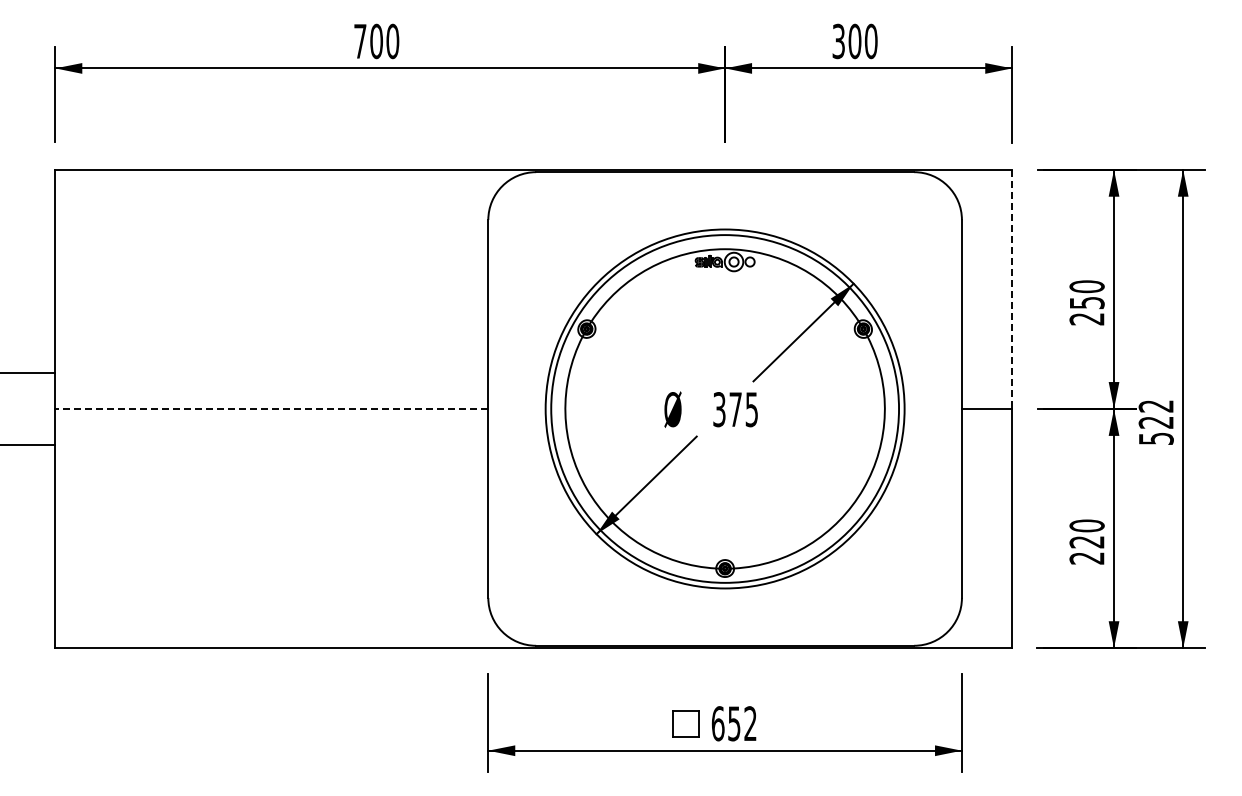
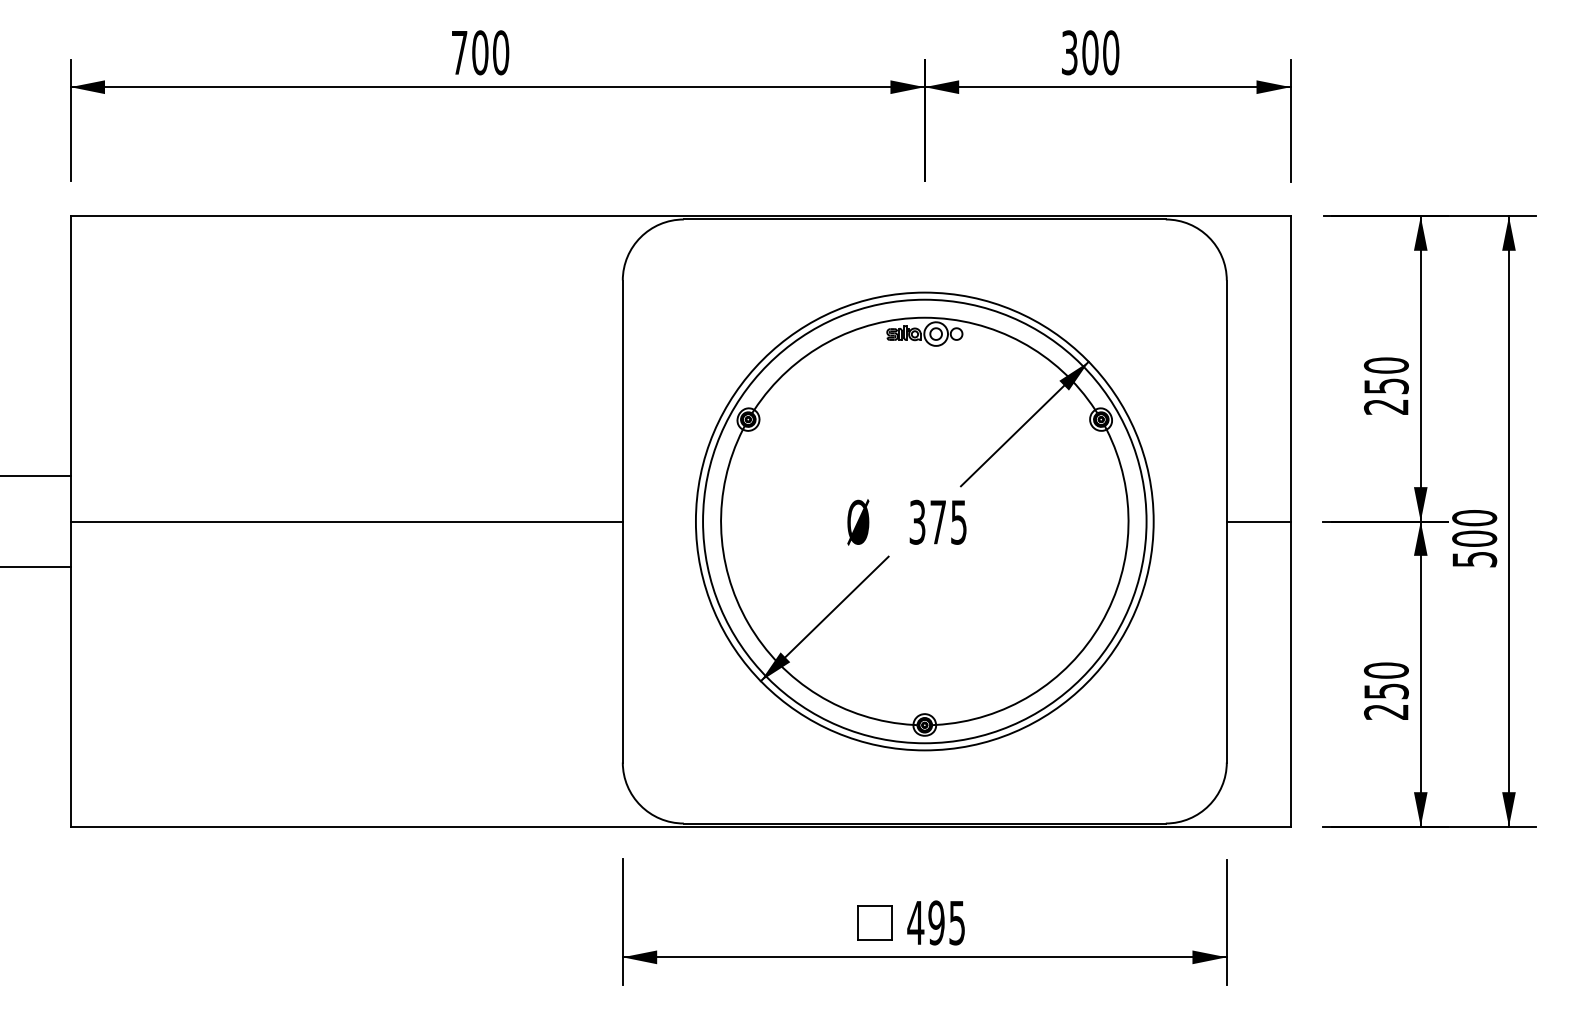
line: (1012, 289) -> (1291, 369), dashed -> solid
line: (271, 408) -> (346, 520), dashed -> solid
text: (1155, 414) -> (1473, 528), 522 -> 500
text: (1086, 542) -> (1385, 691), 220 -> 250
text: (733, 723) -> (935, 922), 652 -> 495

